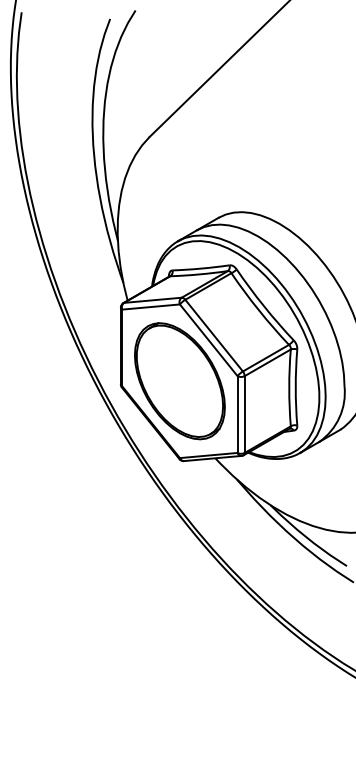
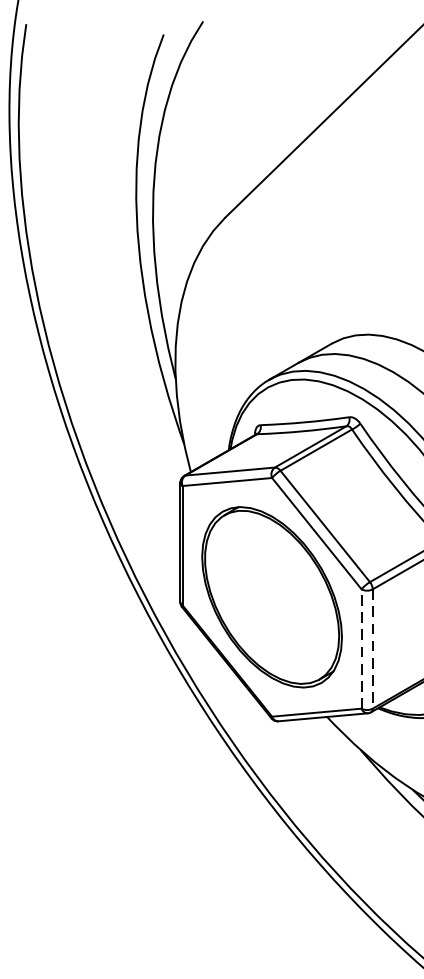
line: (237, 414) -> (361, 648), solid -> dashed
line: (244, 415) -> (372, 650), solid -> dashed

